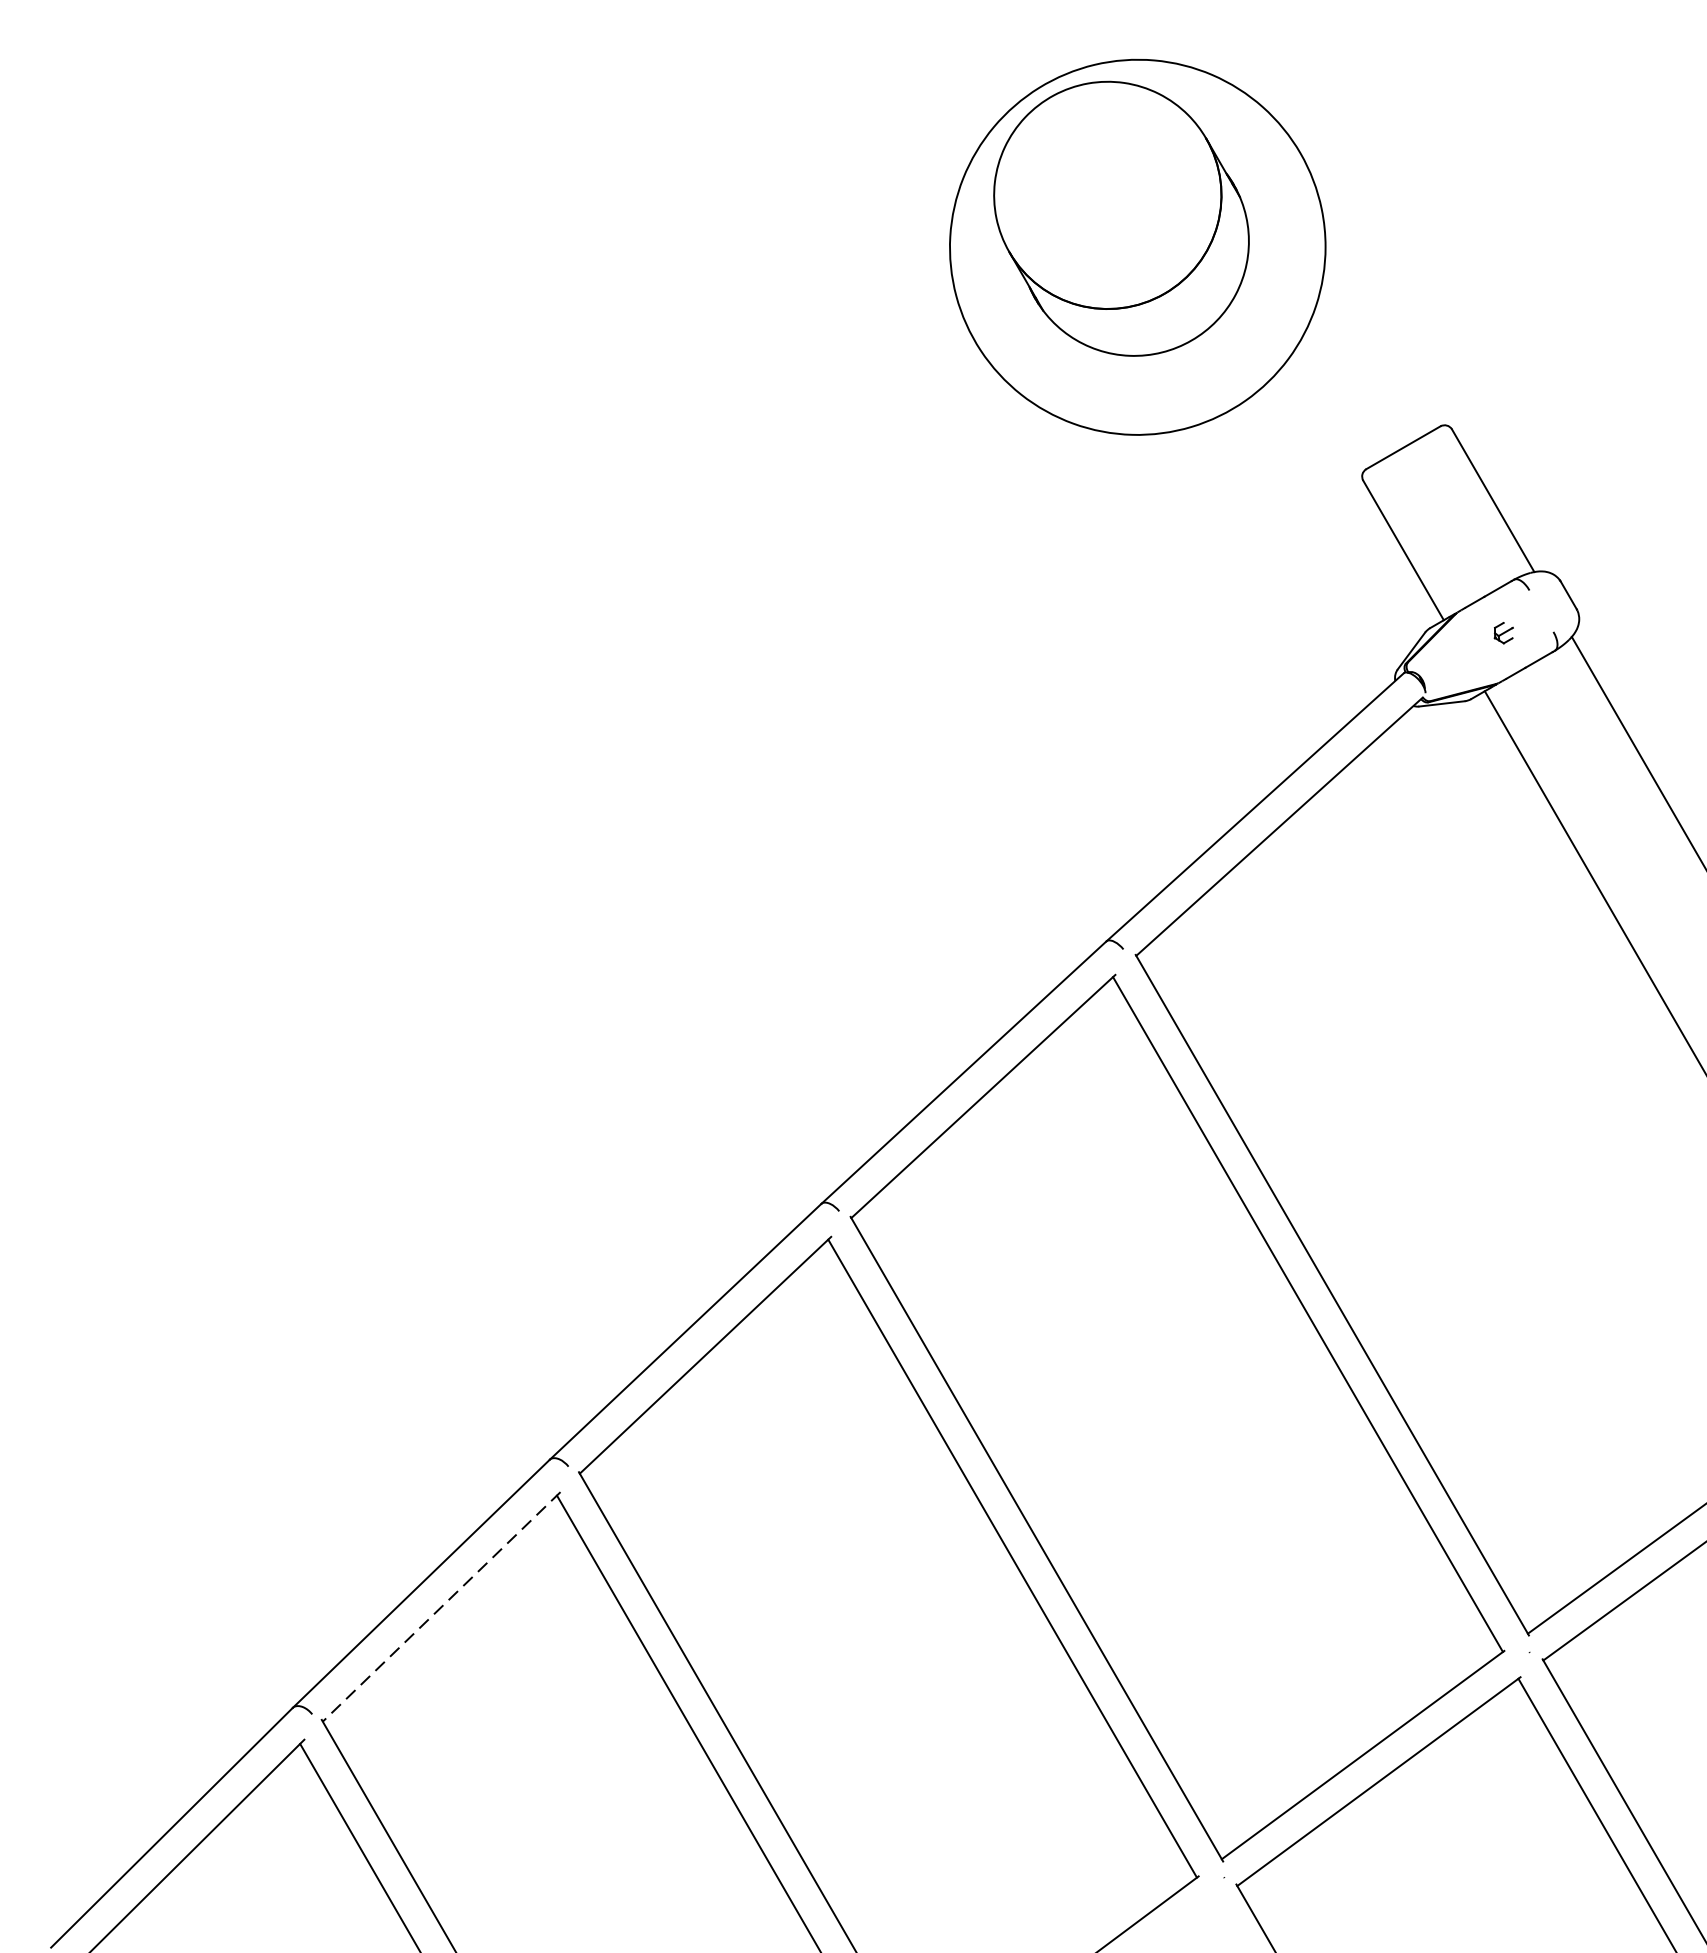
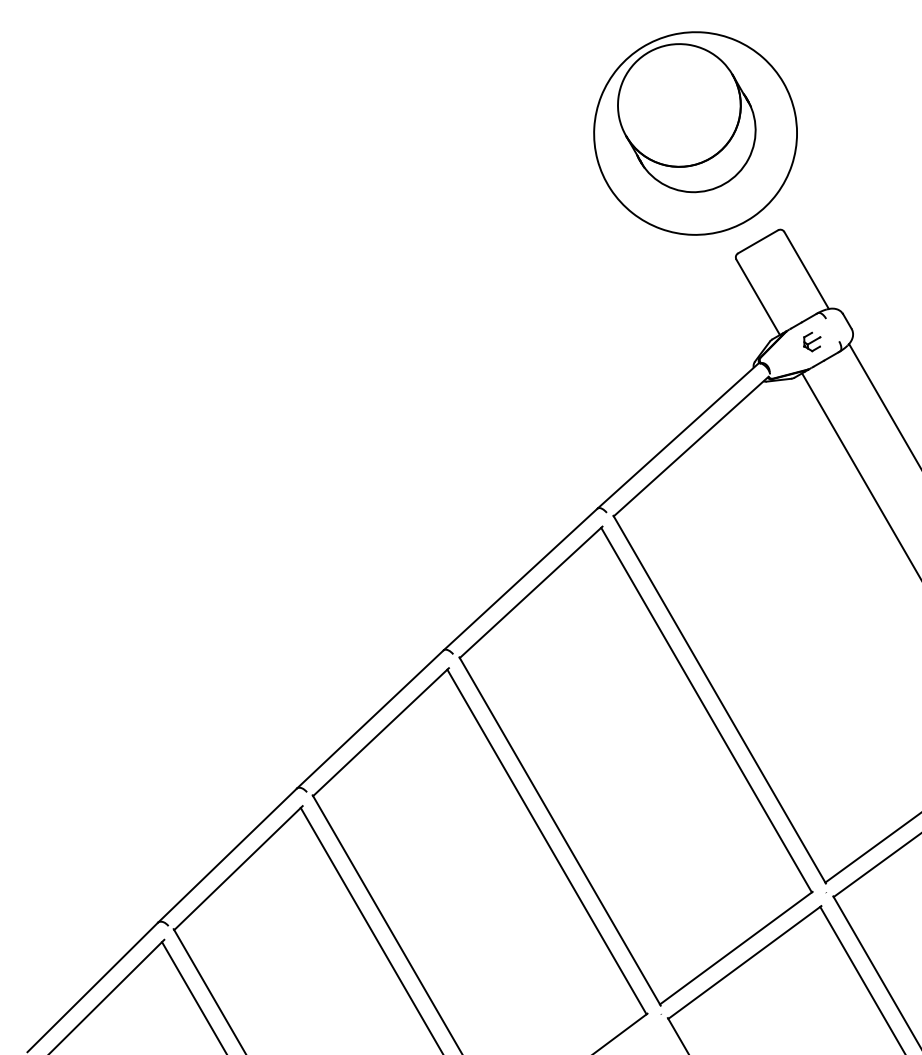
part: (1137, 247) -> (695, 133), moved
part: (1504, 632) -> (812, 341), size x1.67
line: (441, 1607) -> (238, 868), dashed -> solid

